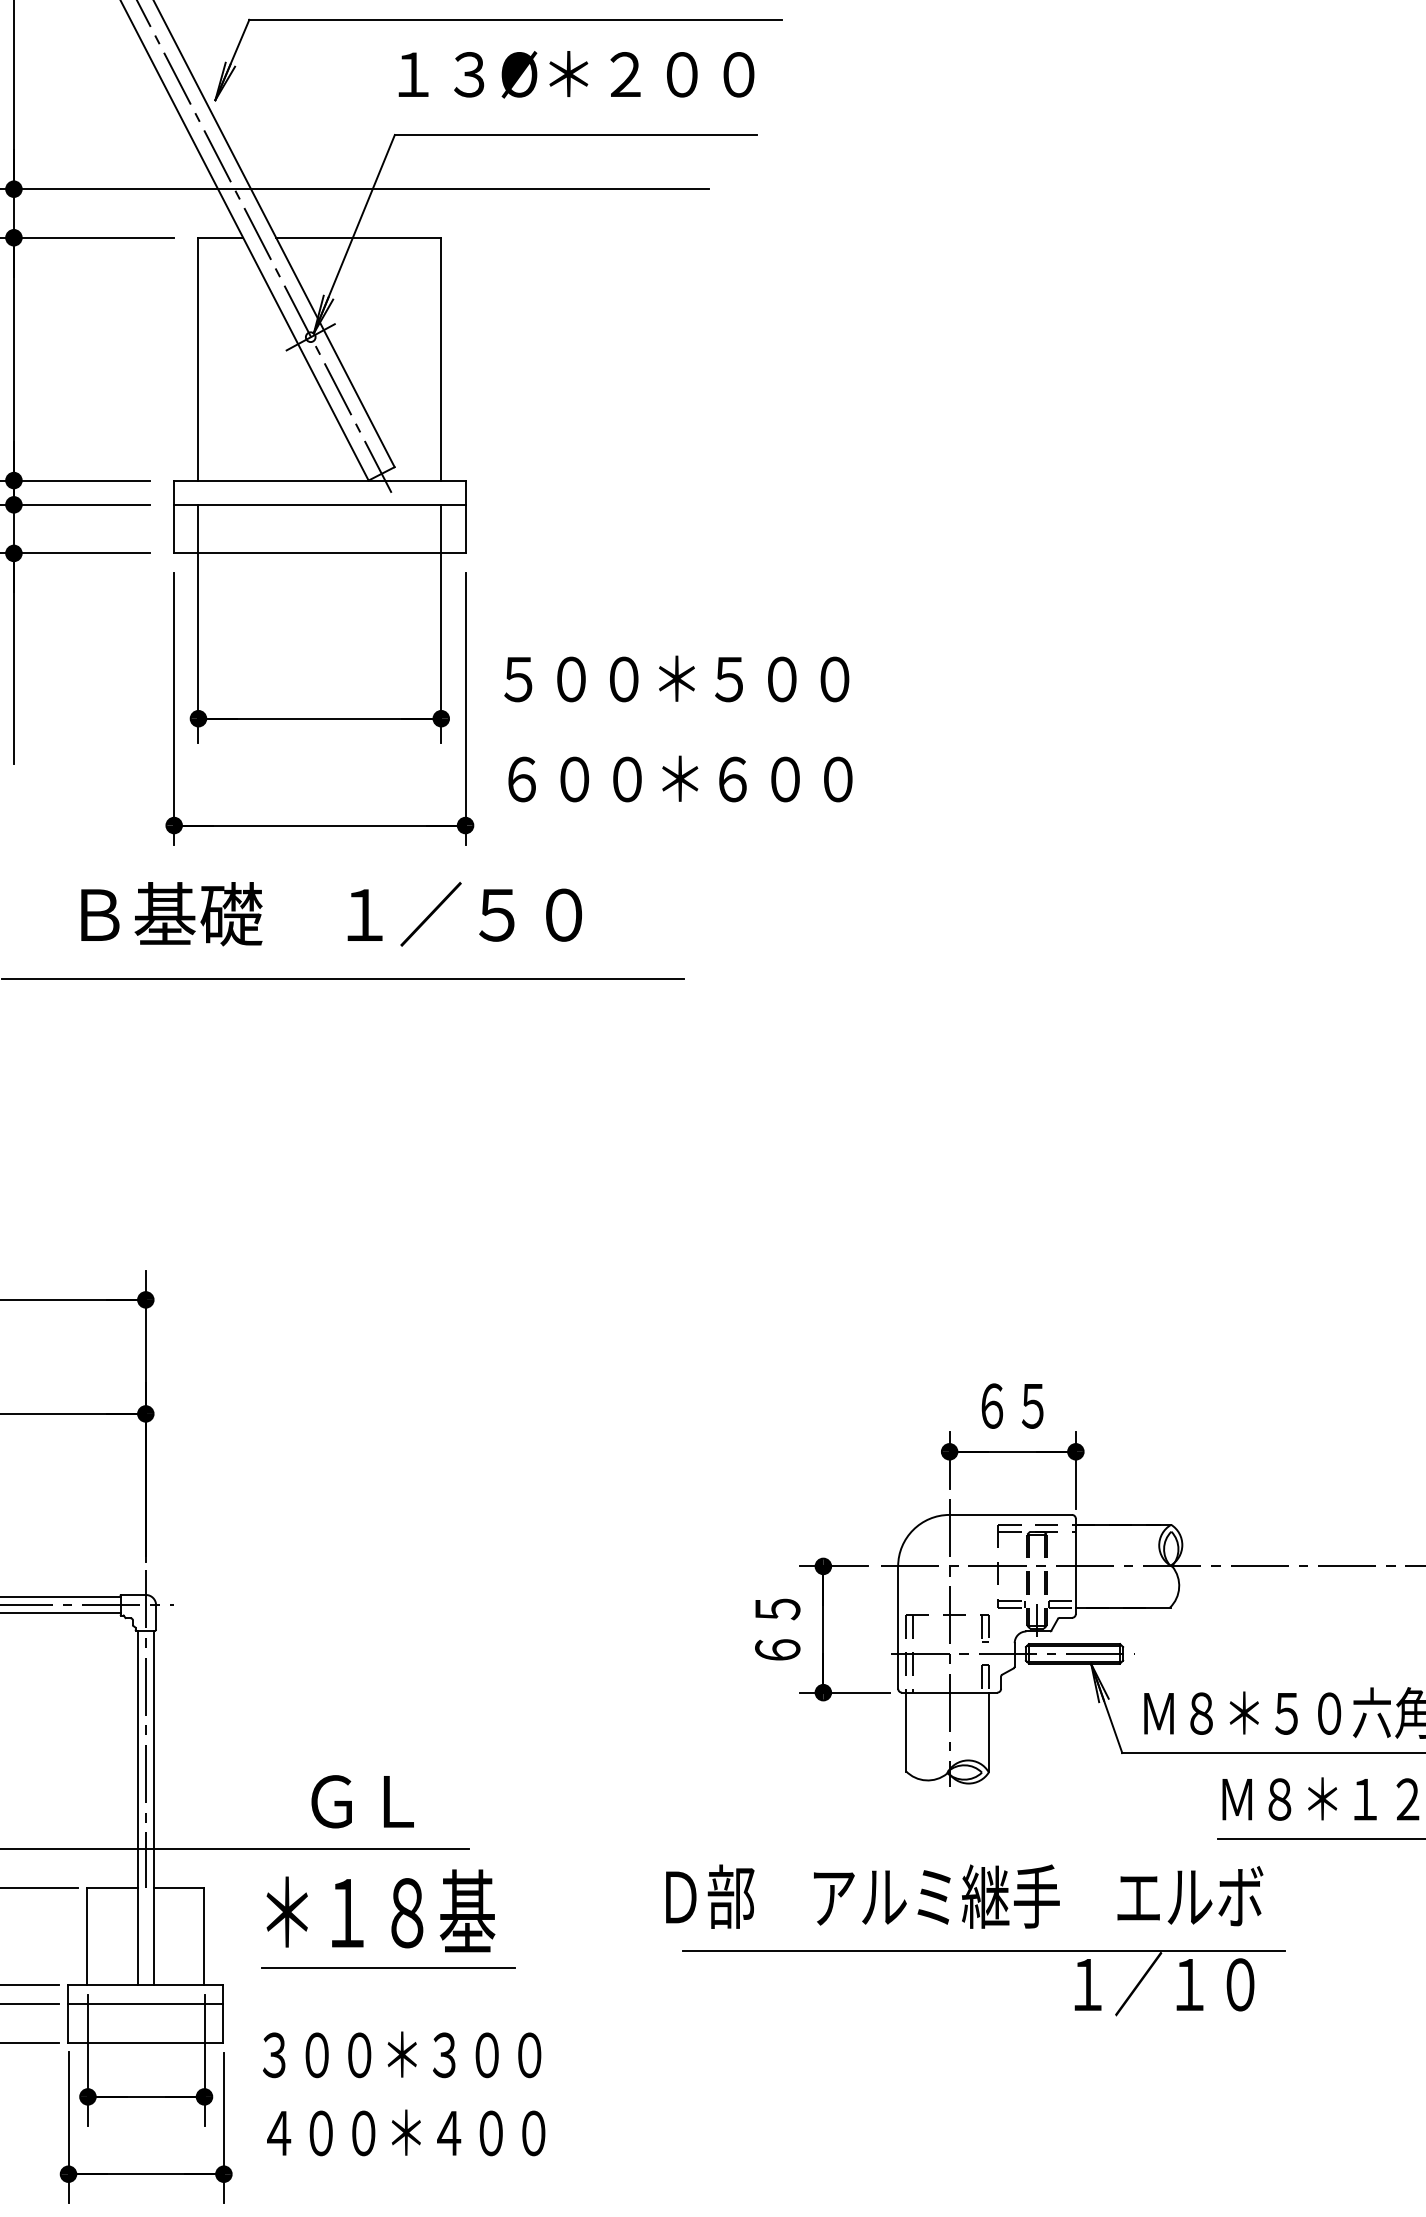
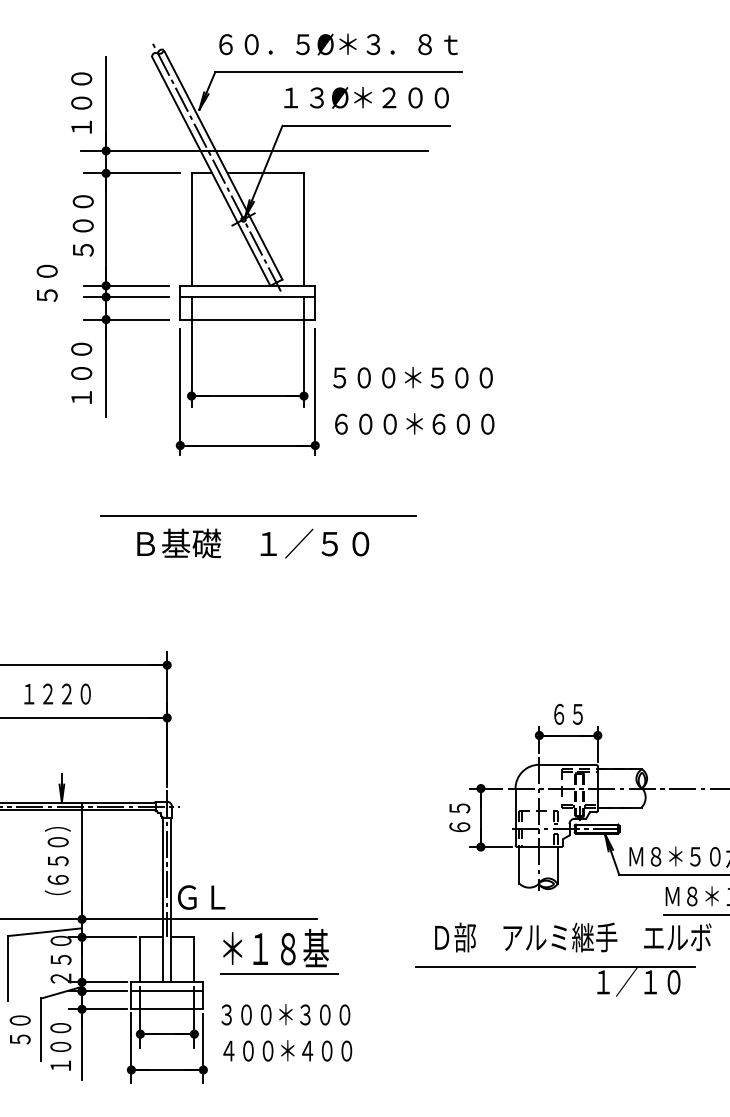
text: (332, 913) -> (253, 543), moved
text: (362, 1801) -> (201, 897), moved
text: (965, 1896) -> (573, 937), moved

